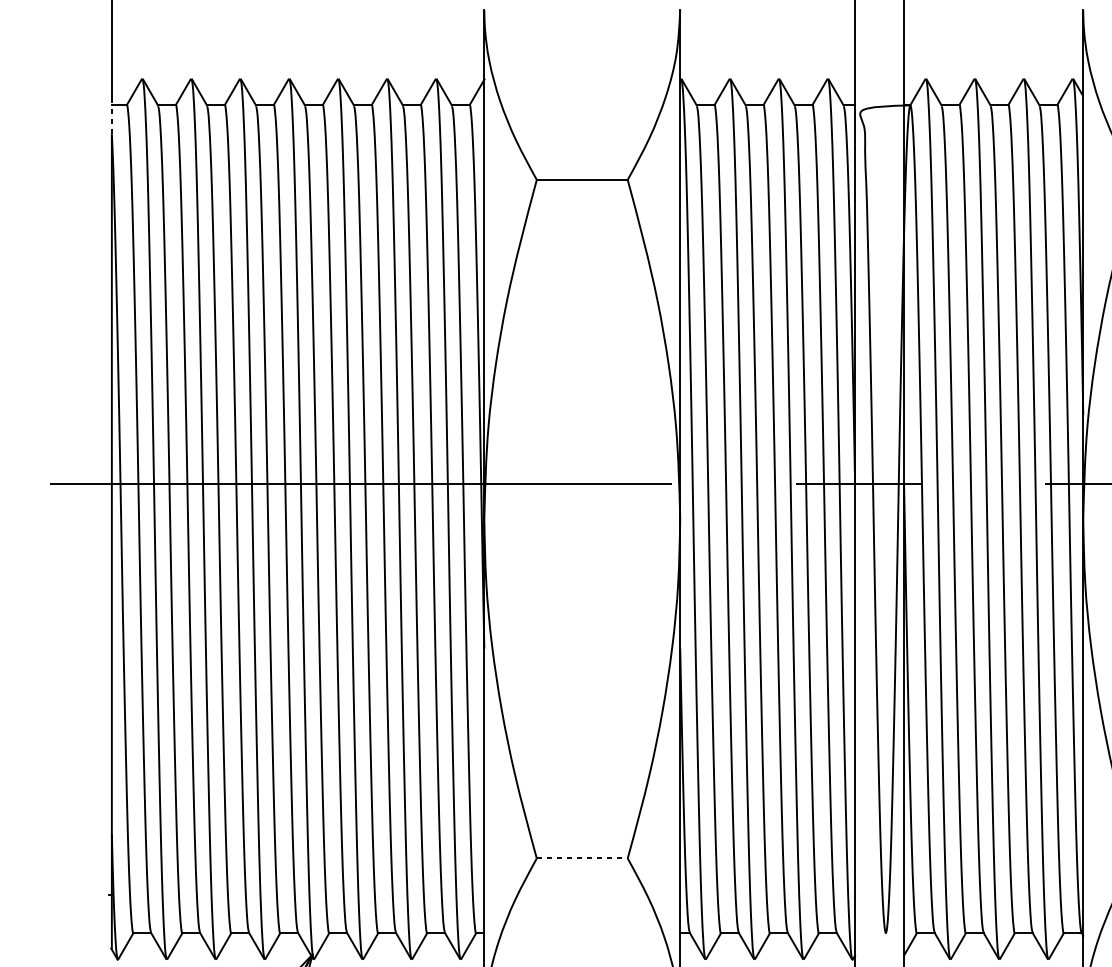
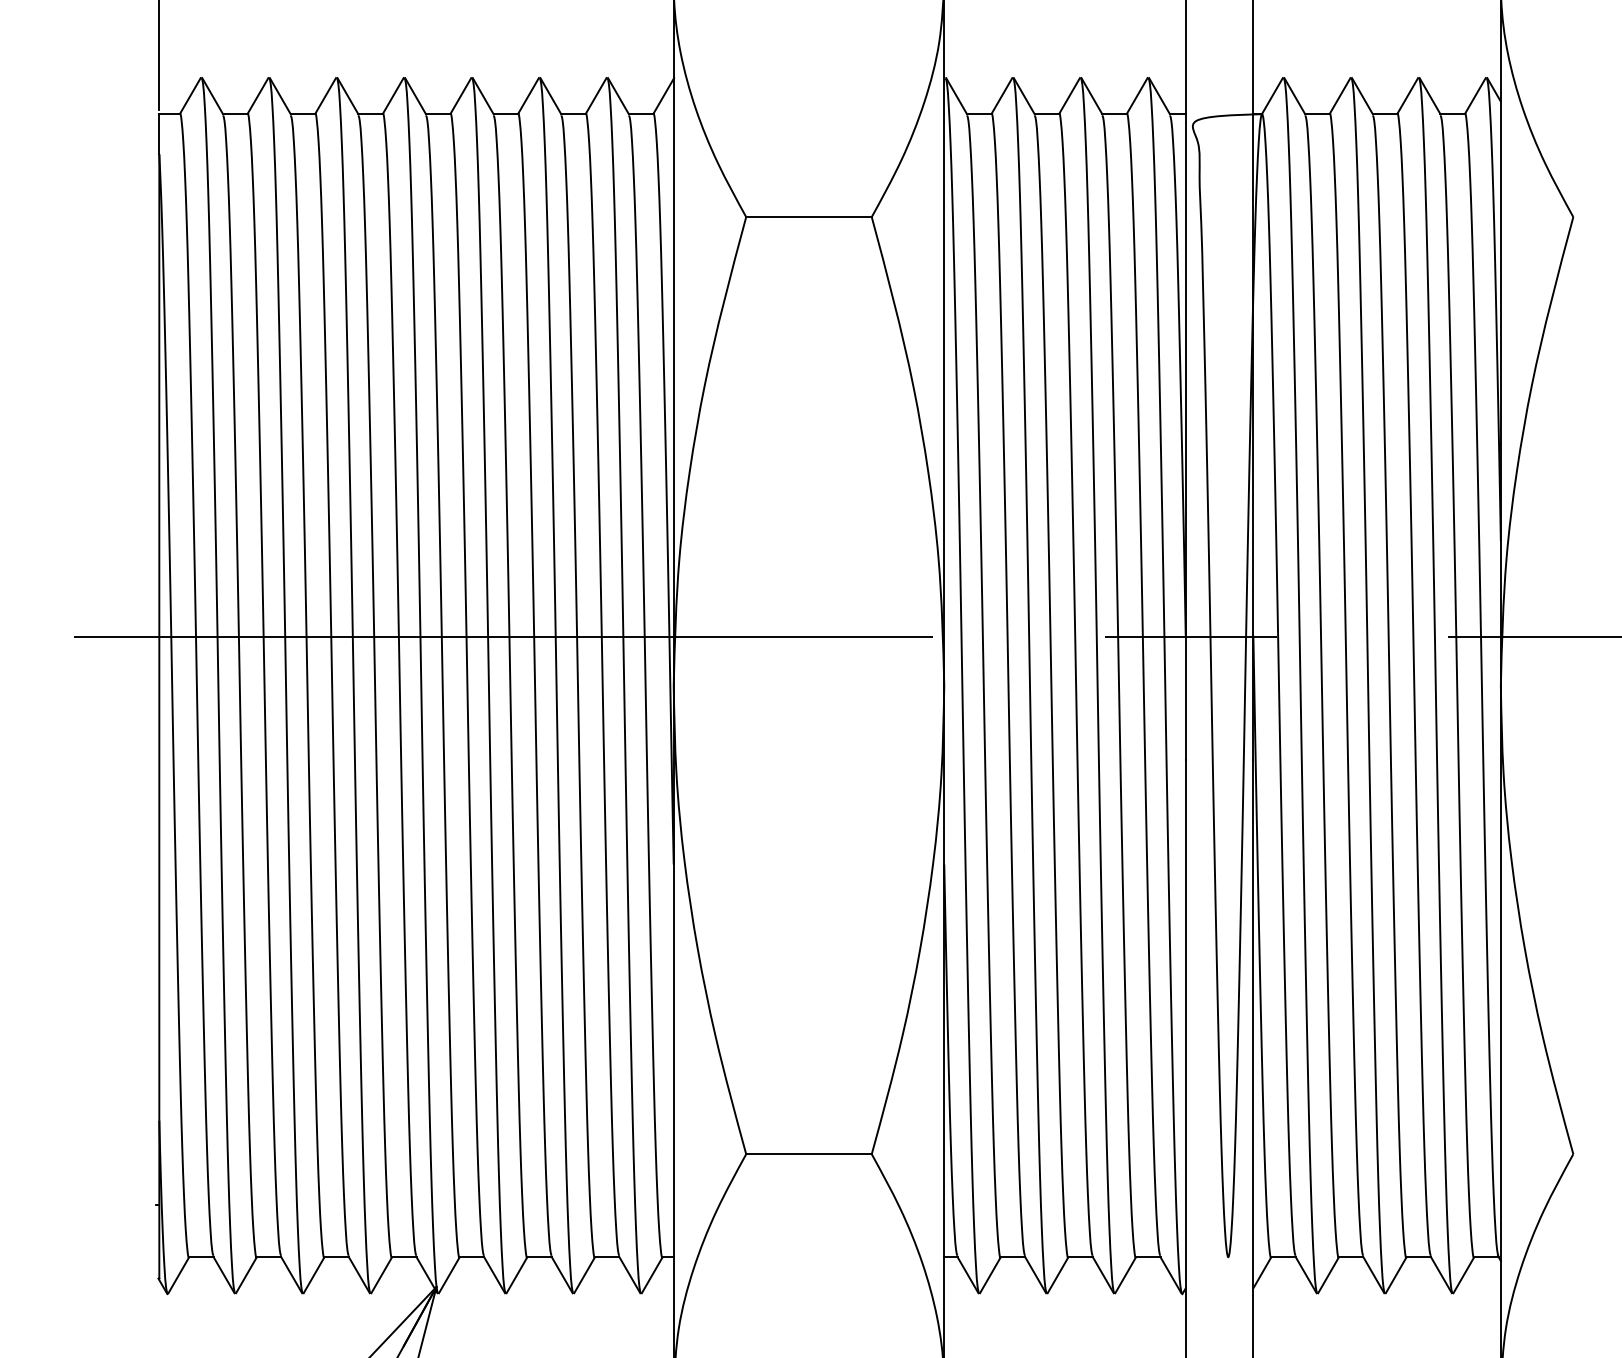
line: (111, 119) -> (159, 133), dashed -> solid
line: (581, 858) -> (808, 1154), dashed -> solid

